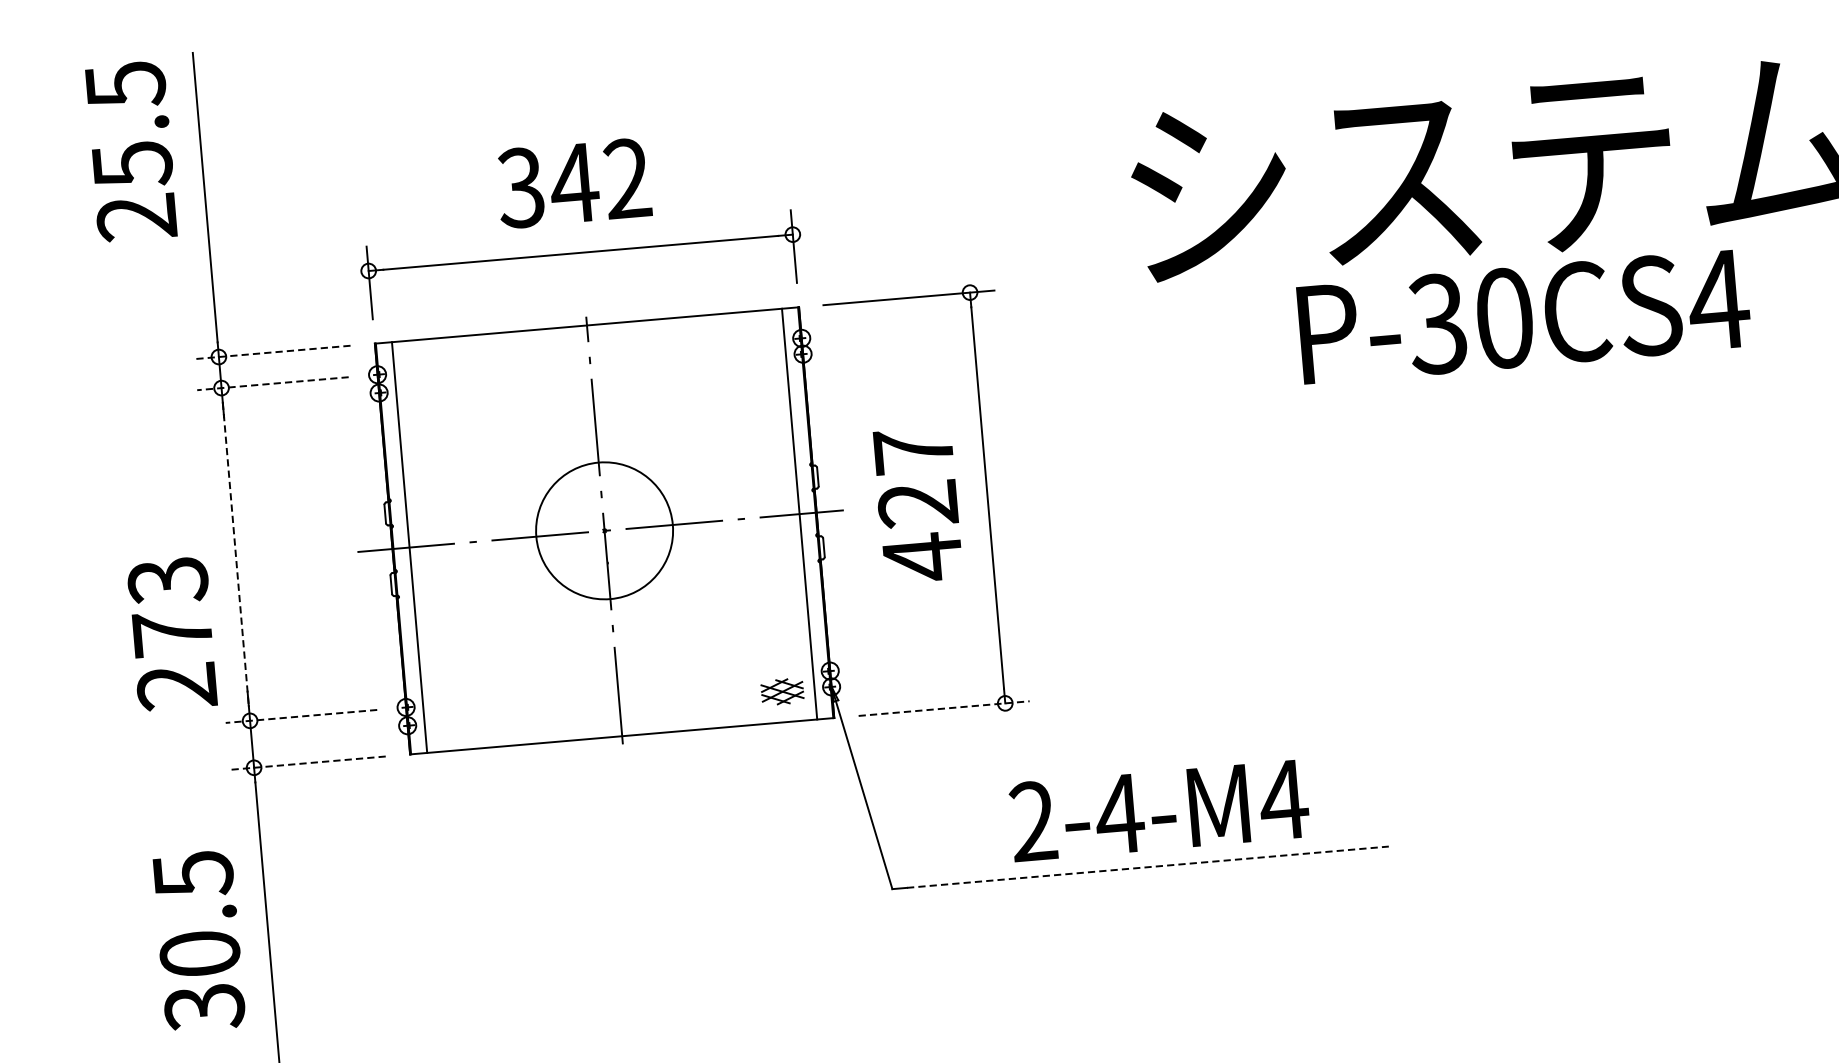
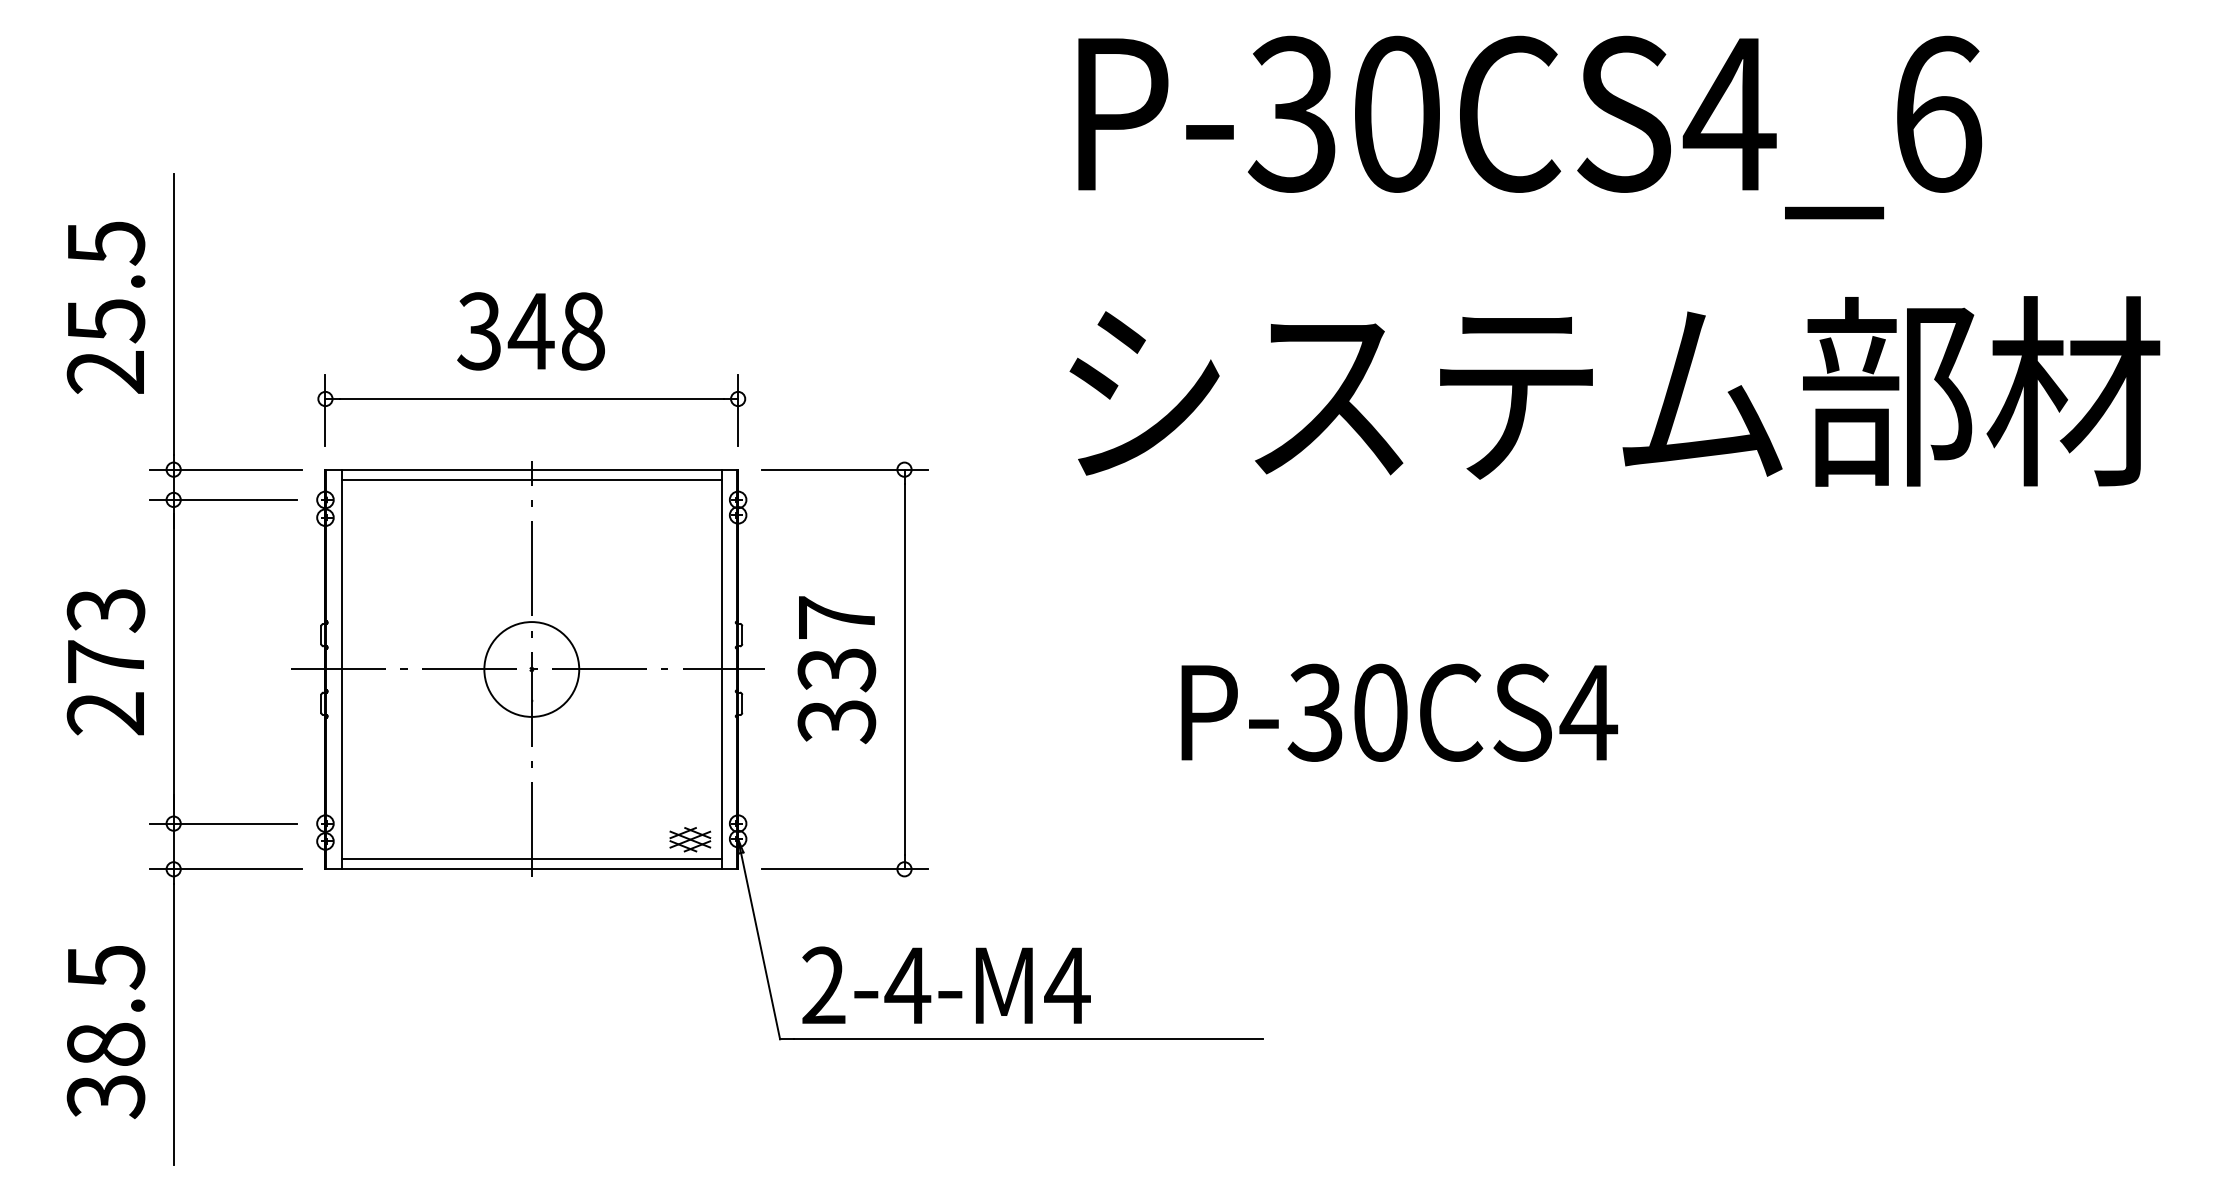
text: (130, 151) -> (105, 307), moved
text: (626, 178) -> (582, 331), 342 -> 348
text: (1523, 316) -> (1399, 712), moved
line: (587, 336) -> (531, 480), added
line: (272, 352) -> (225, 469), dashed -> solid
line: (272, 383) -> (223, 499), dashed -> solid
circle: (604, 530) -> (531, 669), size x0.71
text: (920, 531) -> (836, 696), 427 -> 337
line: (235, 554) -> (173, 661), dashed -> solid
text: (172, 634) -> (105, 662), moved
line: (944, 708) -> (845, 869), dashed -> solid
line: (301, 716) -> (223, 823), dashed -> solid
line: (620, 725) -> (531, 858), added
line: (307, 763) -> (225, 869), dashed -> solid
text: (1159, 809) -> (946, 984), moved
line: (1148, 867) -> (1029, 1039), dashed -> solid
text: (199, 953) -> (105, 1044), 30.5 -> 38.5

